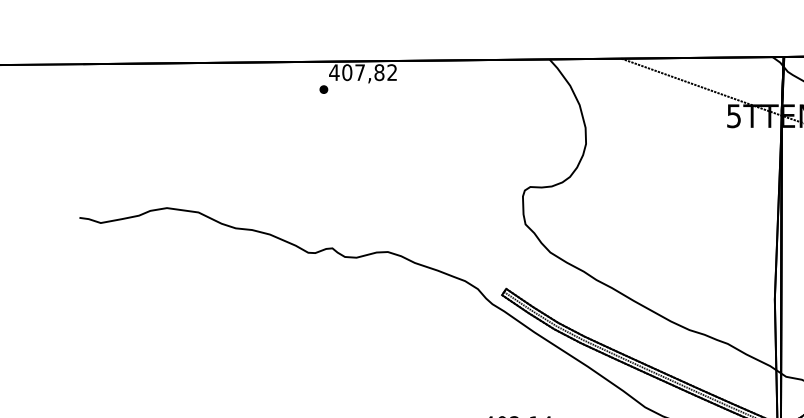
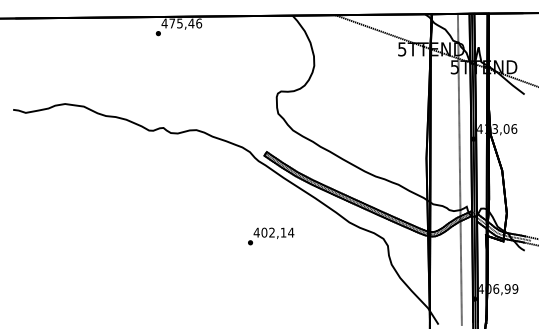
text: (369, 72) -> (185, 23), 407,82 -> 475,46

